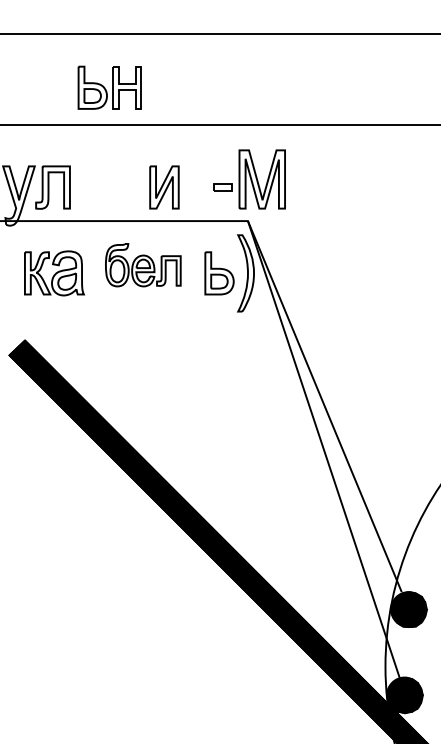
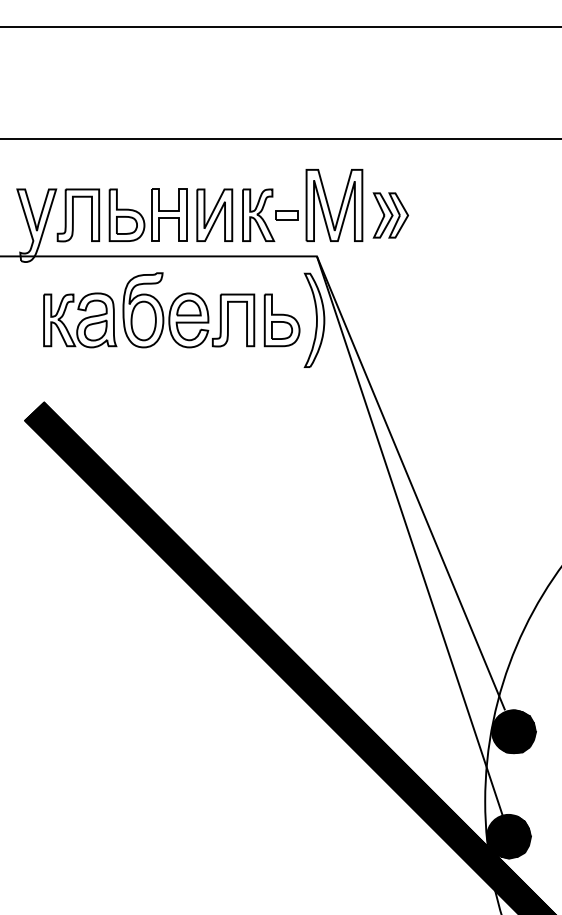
part: (109, 87) -> (147, 214), moved
part: (200, 186) -> (258, 214), added
part: (308, 187) -> (390, 215), added
part: (142, 265) -> (188, 310), size x1.43

